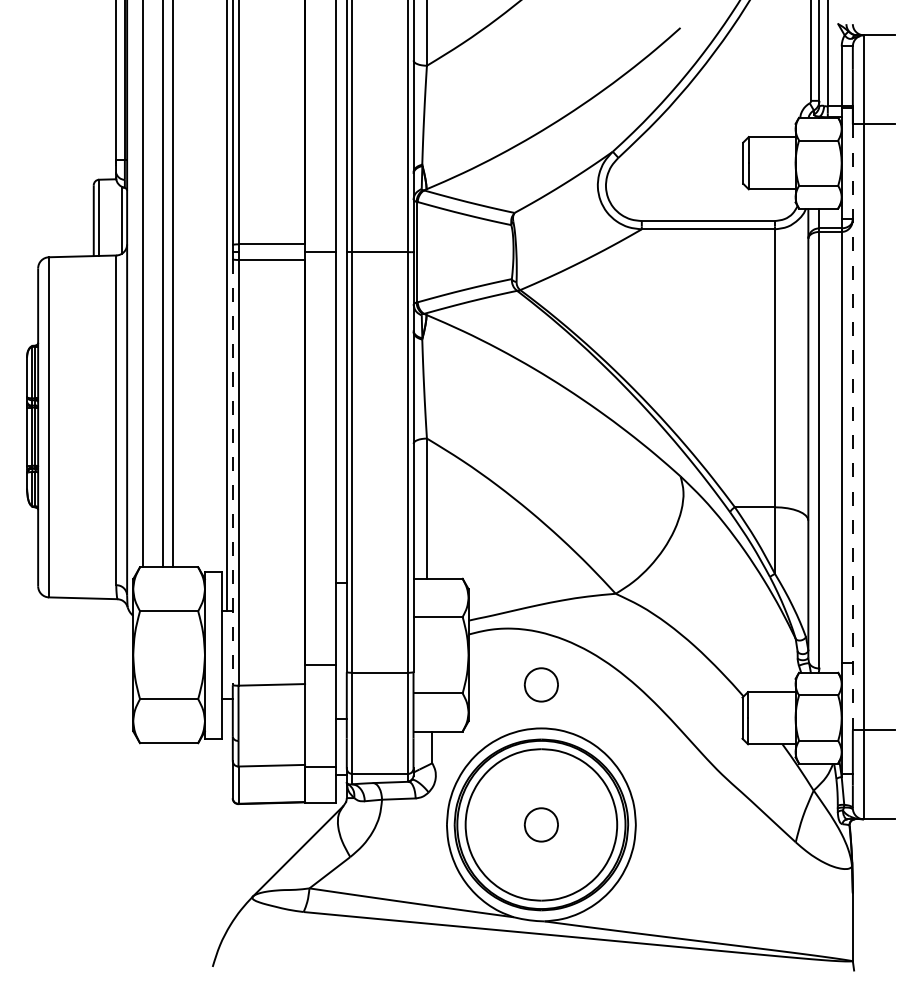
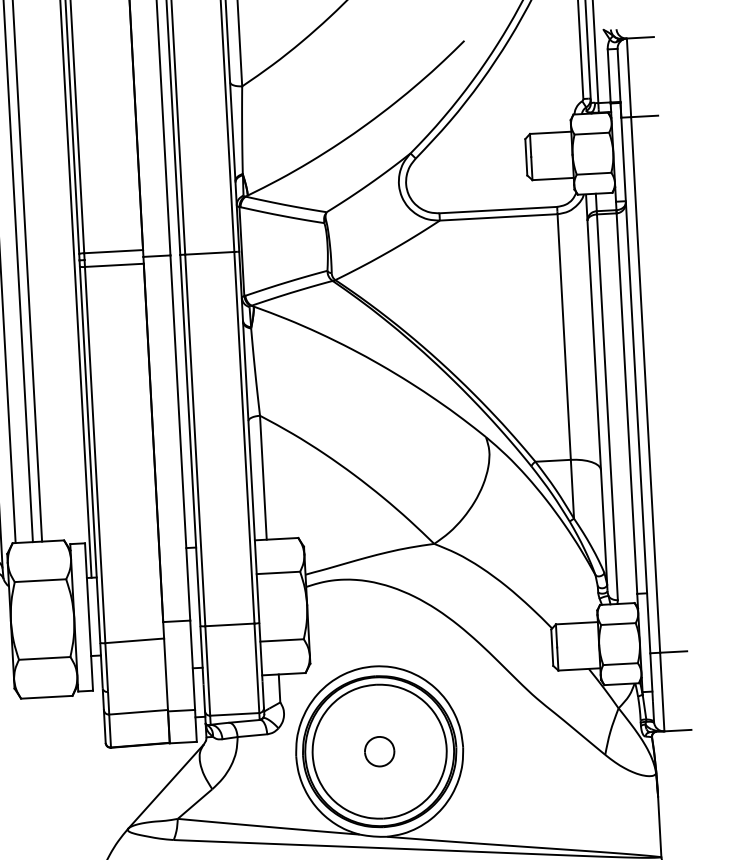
line: (852, 427) -> (635, 385), dashed -> solid
line: (232, 472) -> (89, 455), dashed -> solid
part: (540, 684) -> (372, 627), removed

